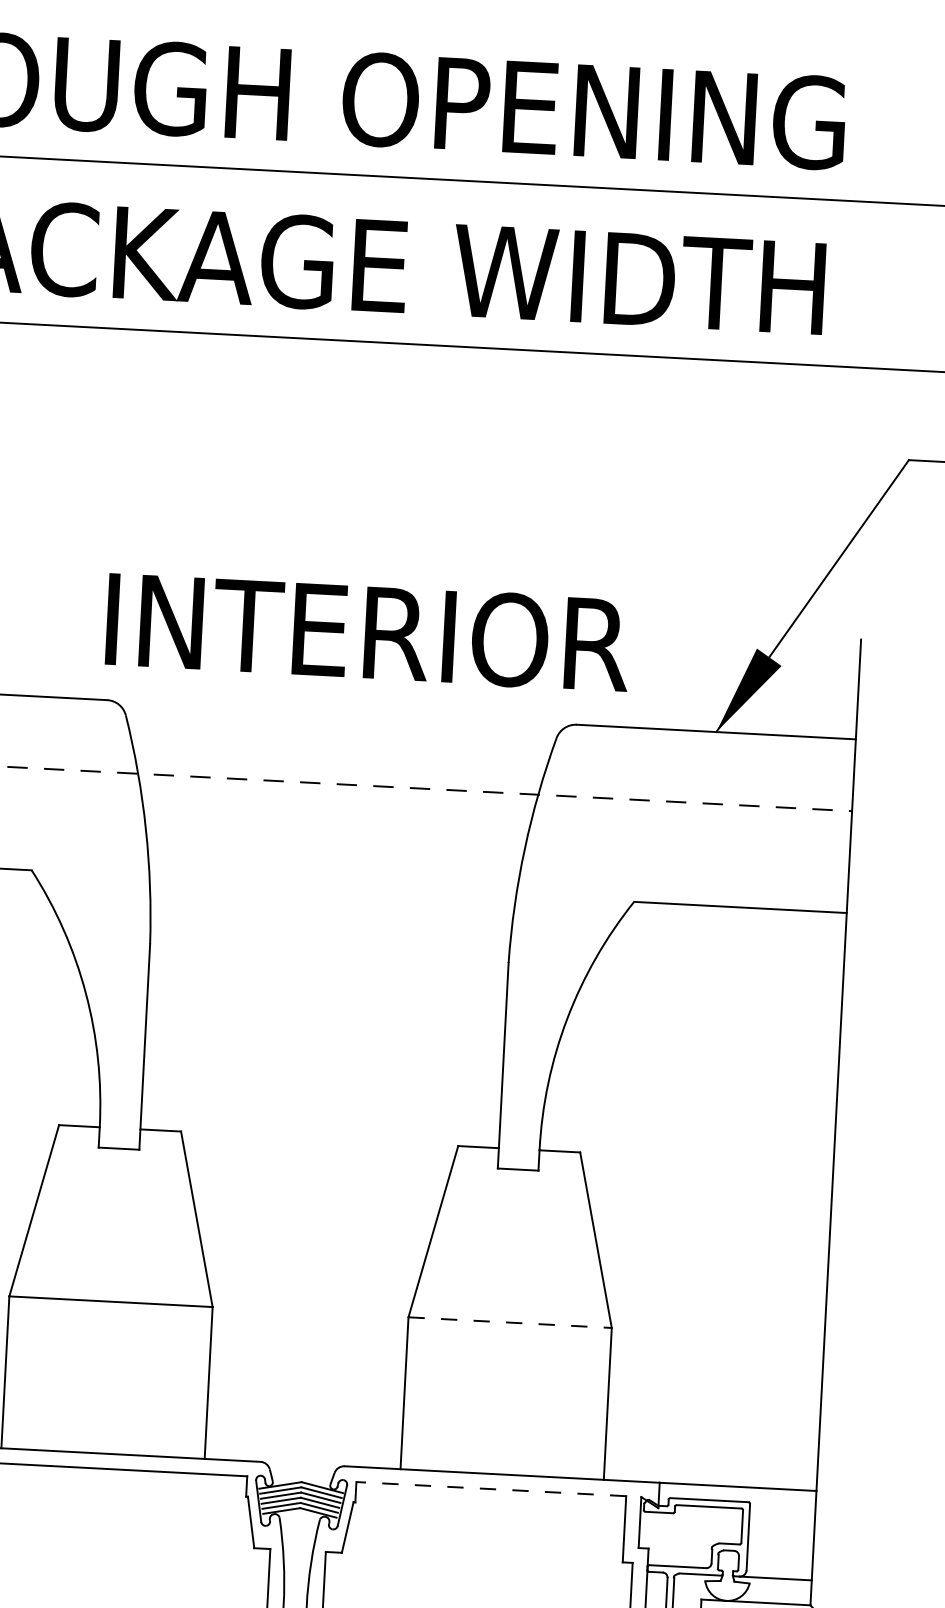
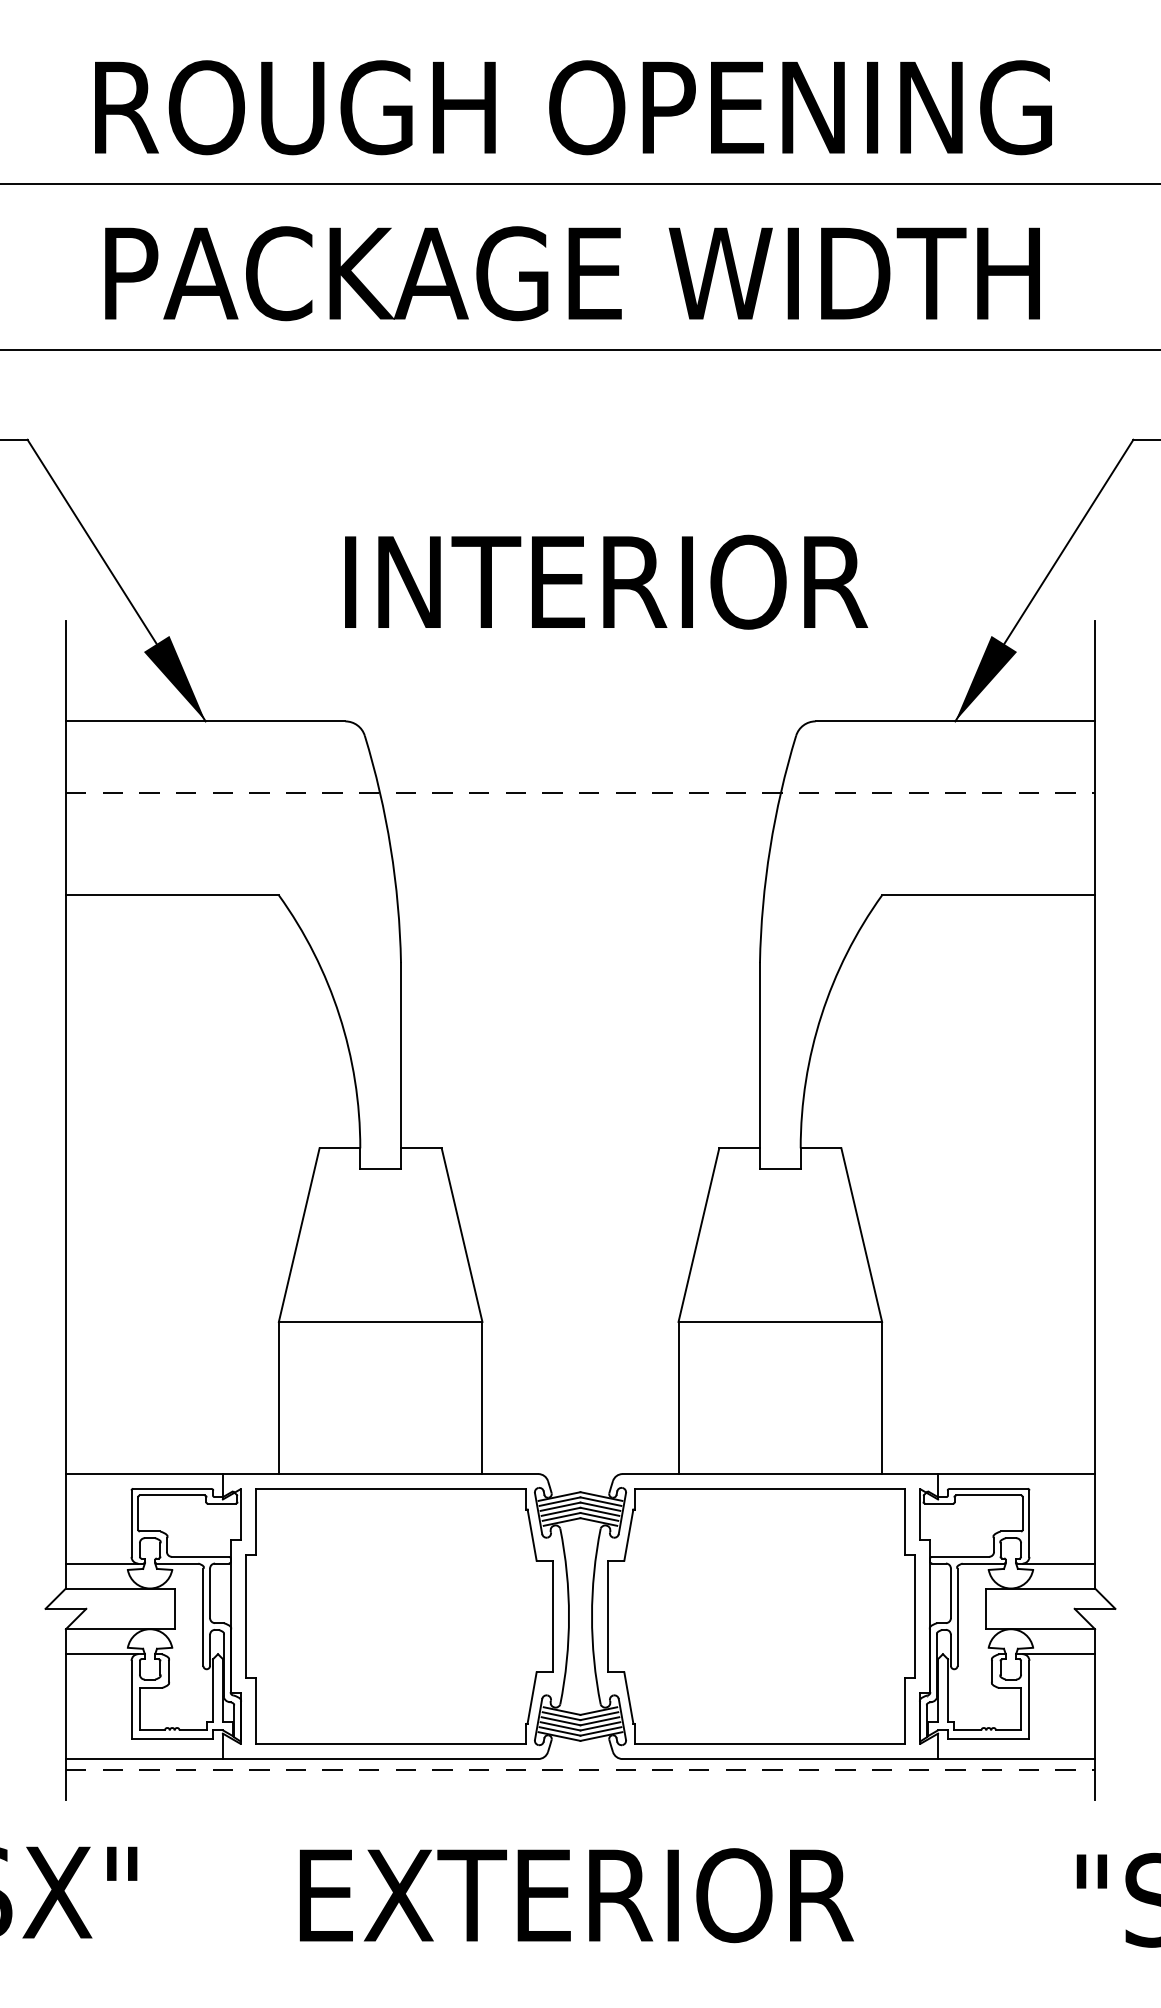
text: (368, 631) -> (606, 581), moved
line: (510, 1322) -> (780, 1321), dashed -> solid
line: (490, 1489) -> (769, 1489), dashed -> solid

